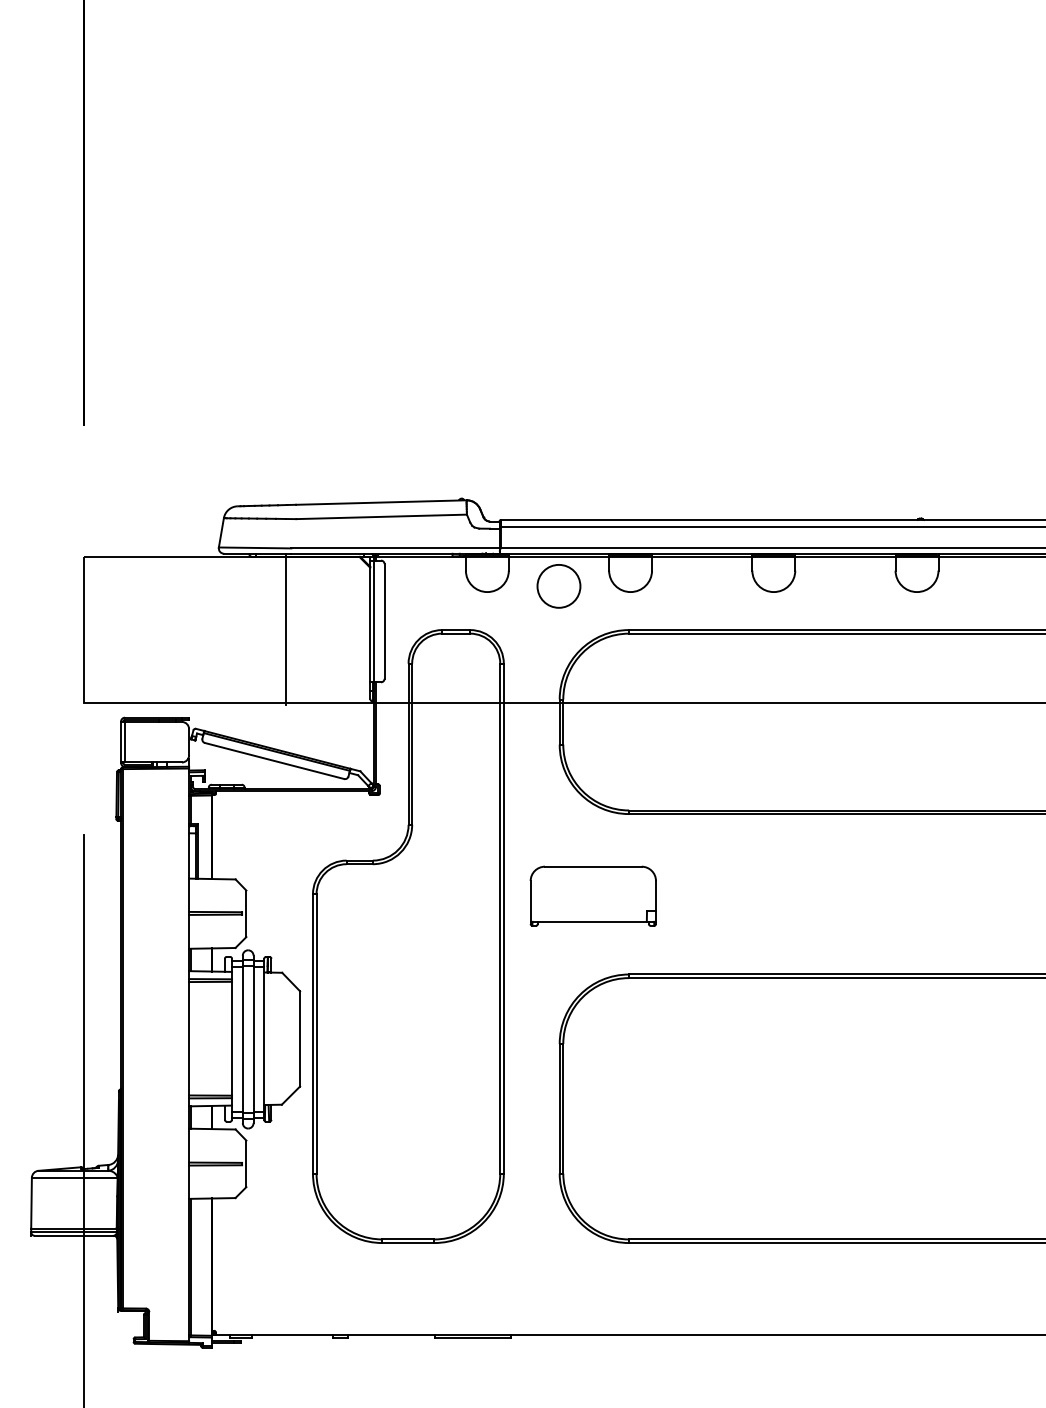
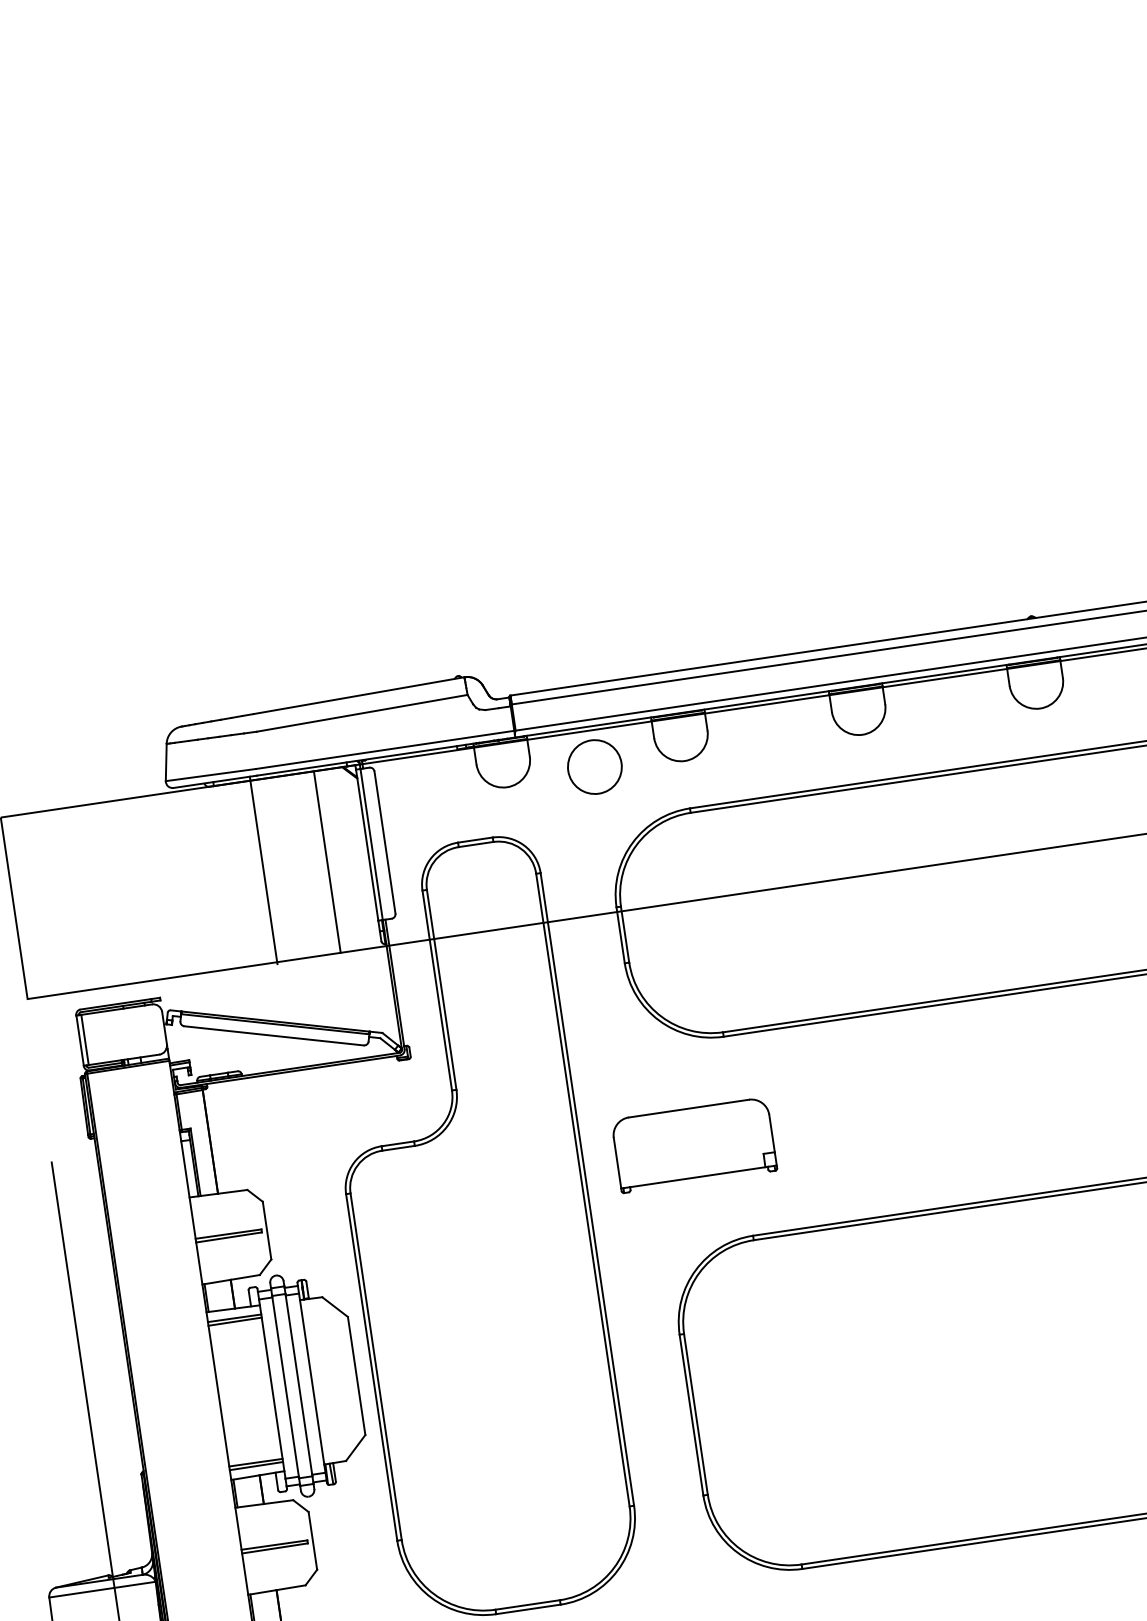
line: (336, 630) -> (326, 862), added

